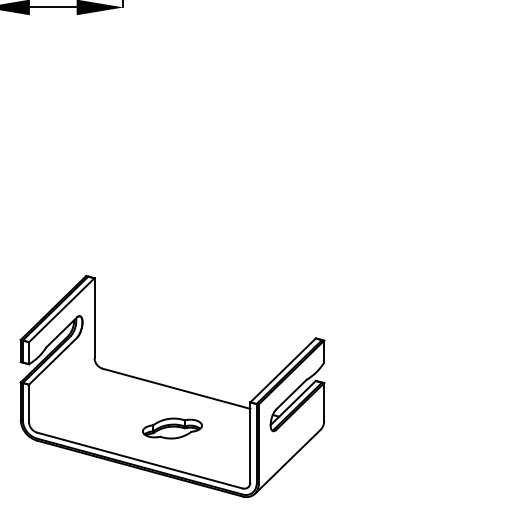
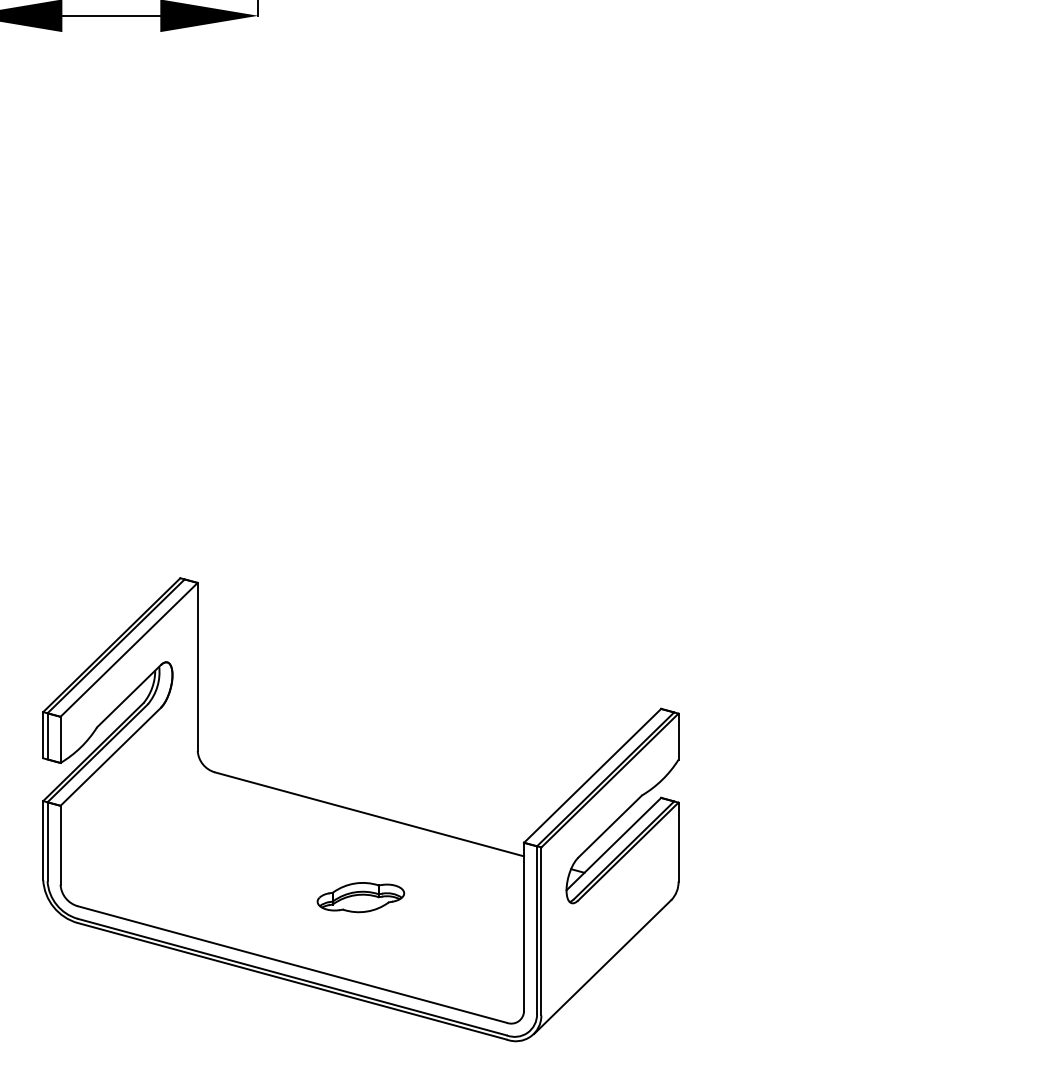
part: (172, 428) -> (360, 897), size x0.7

